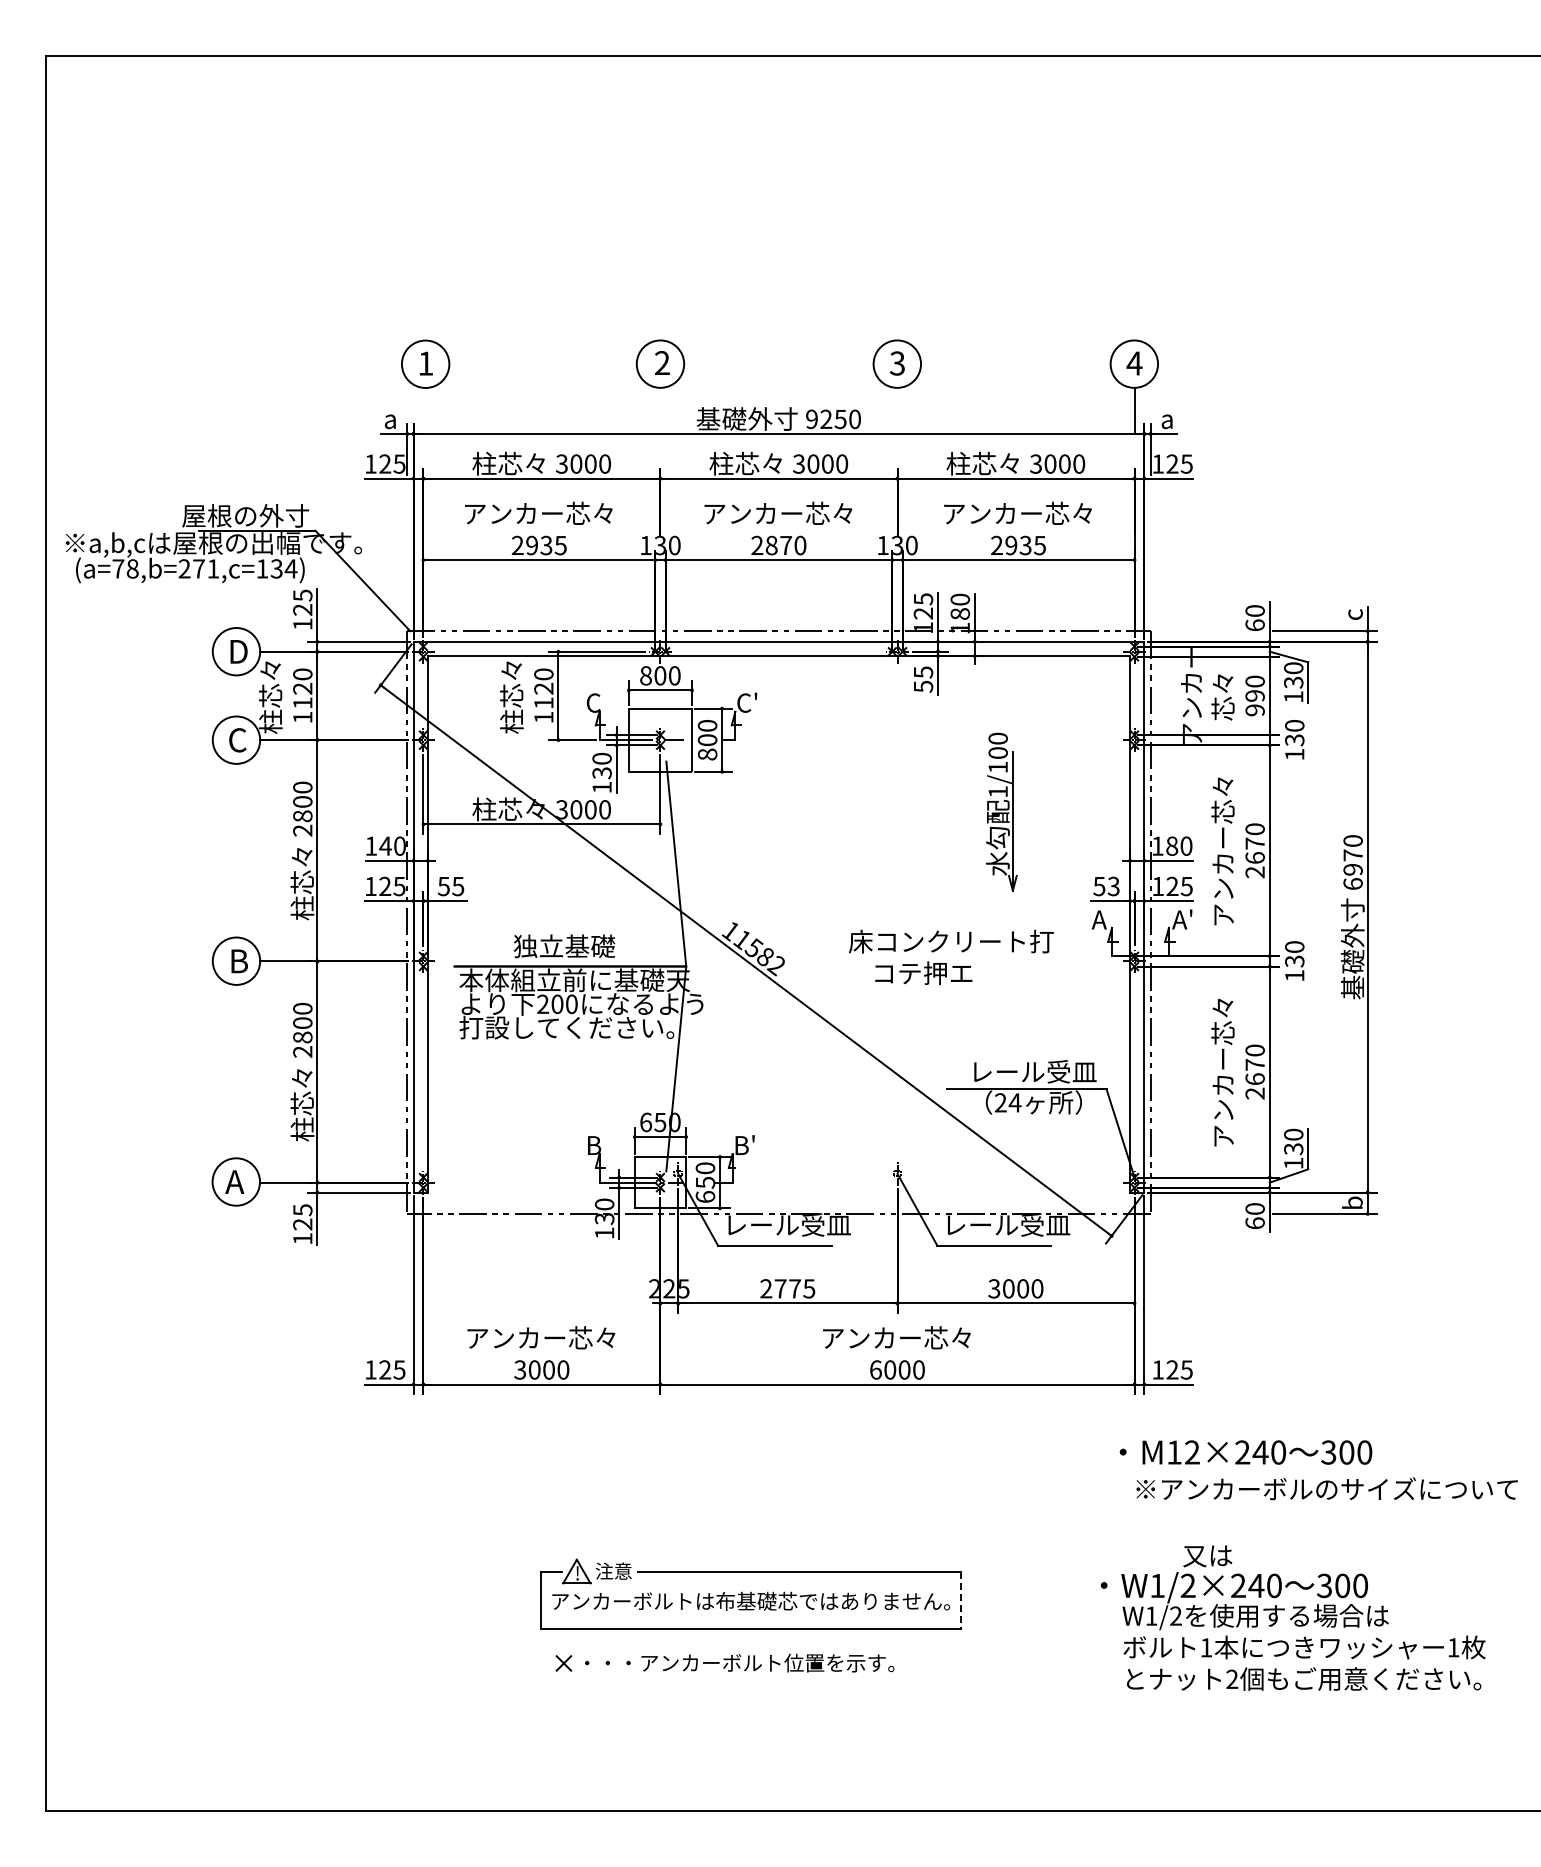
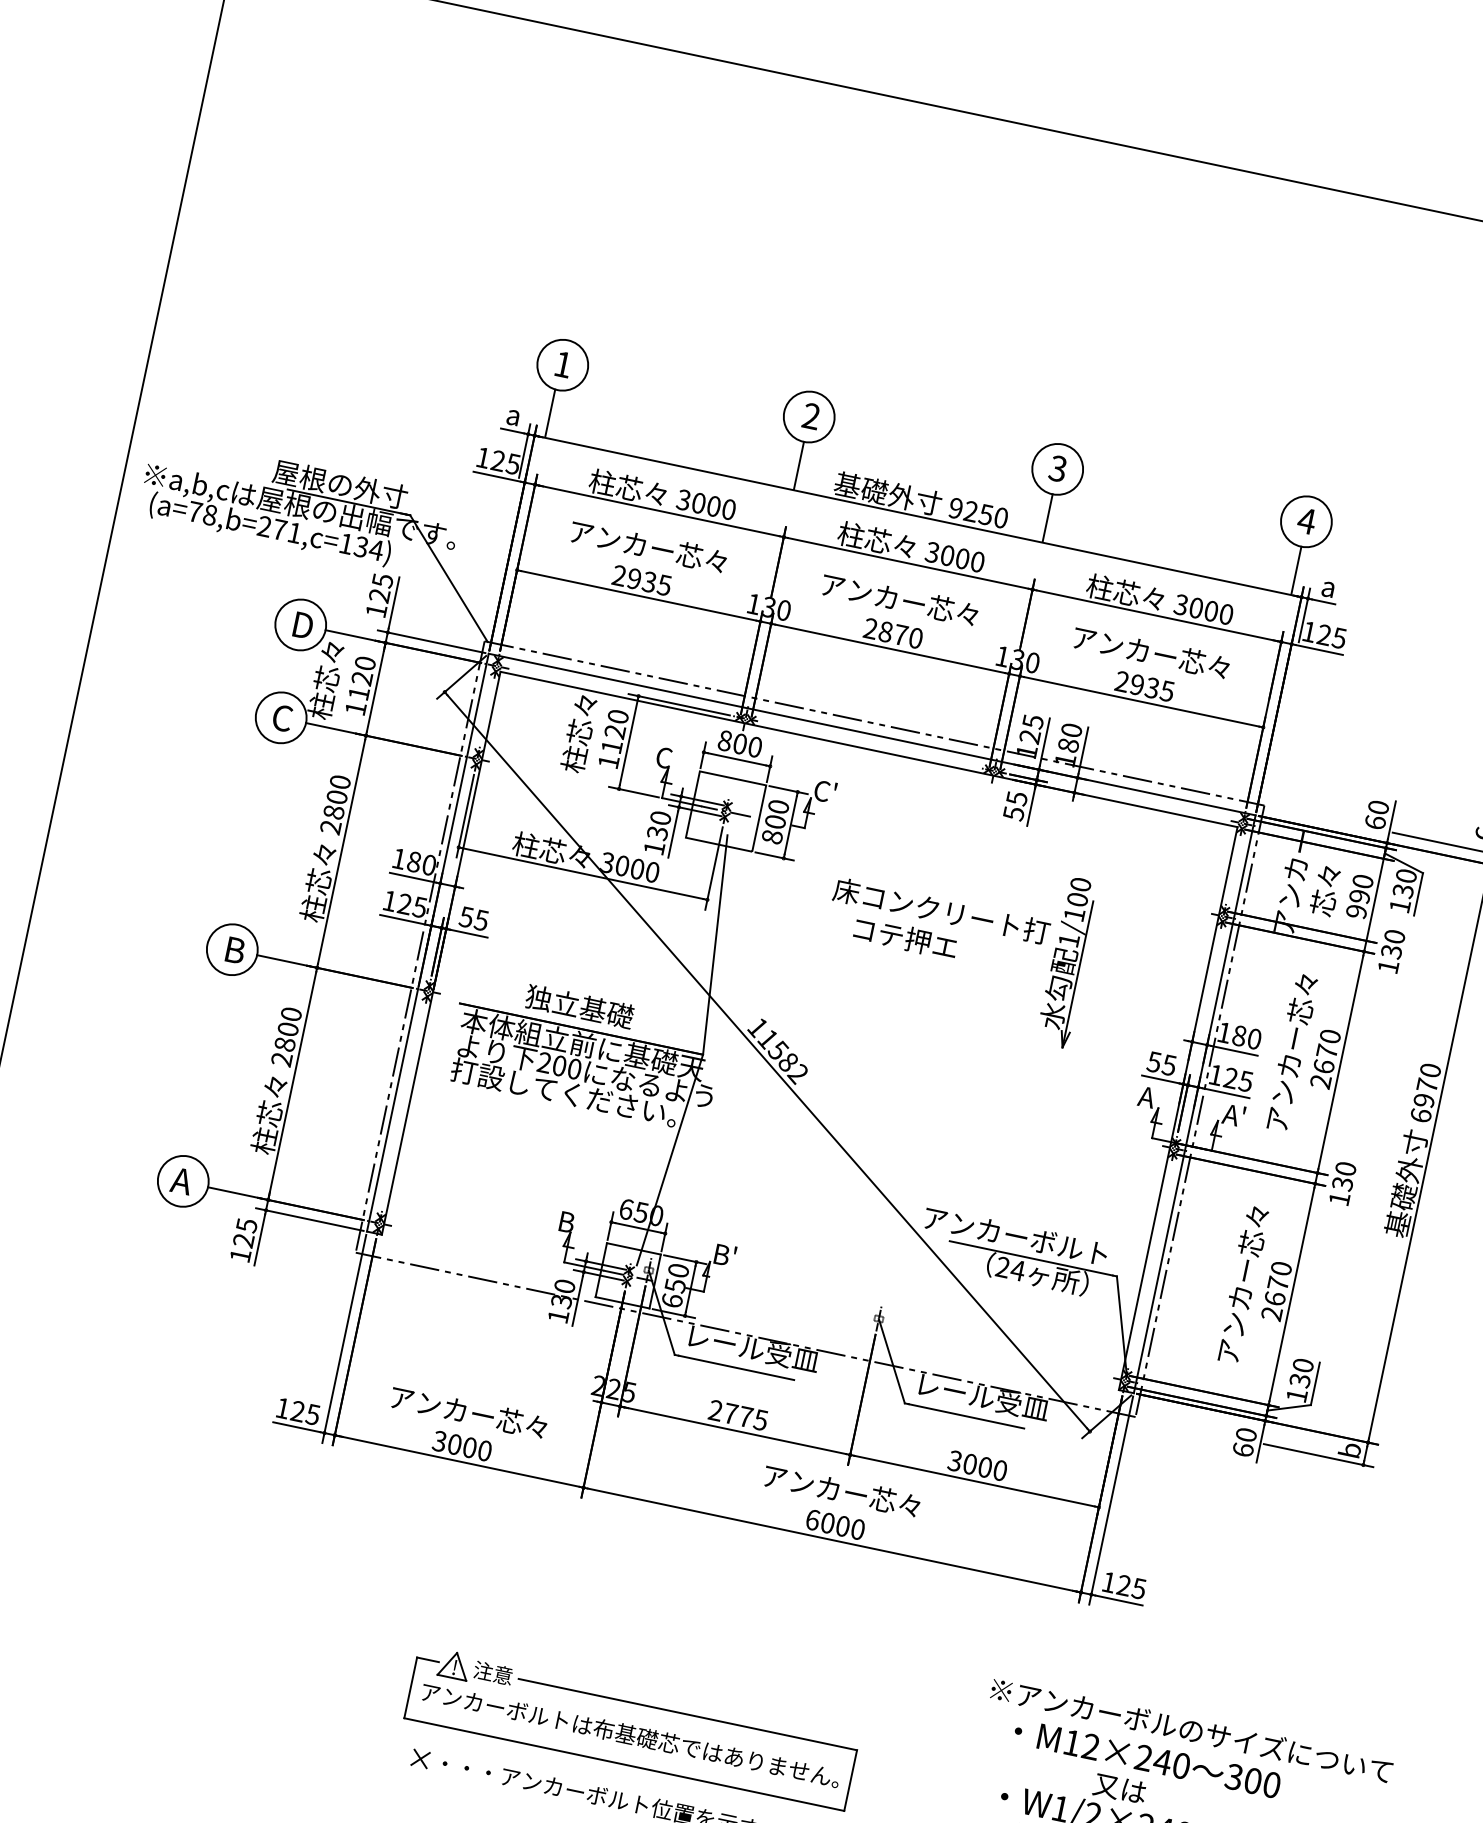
line: (423, 409) -> (550, 412), added
line: (660, 409) -> (799, 464), added
line: (897, 409) -> (1047, 517), added
text: (385, 845) -> (414, 861), 140 -> 180
text: (1113, 885) -> (1169, 1064), 53 -> 55
text: (951, 957) -> (938, 927), moved
text: (1007, 1071) -> (1016, 1235), レール受皿 -> アンカーボルト
text: (1245, 1452) -> (1146, 1758), moved
text: (1326, 1488) -> (1191, 1729), moved
line: (960, 1600) -> (850, 1780), dashed -> solid

